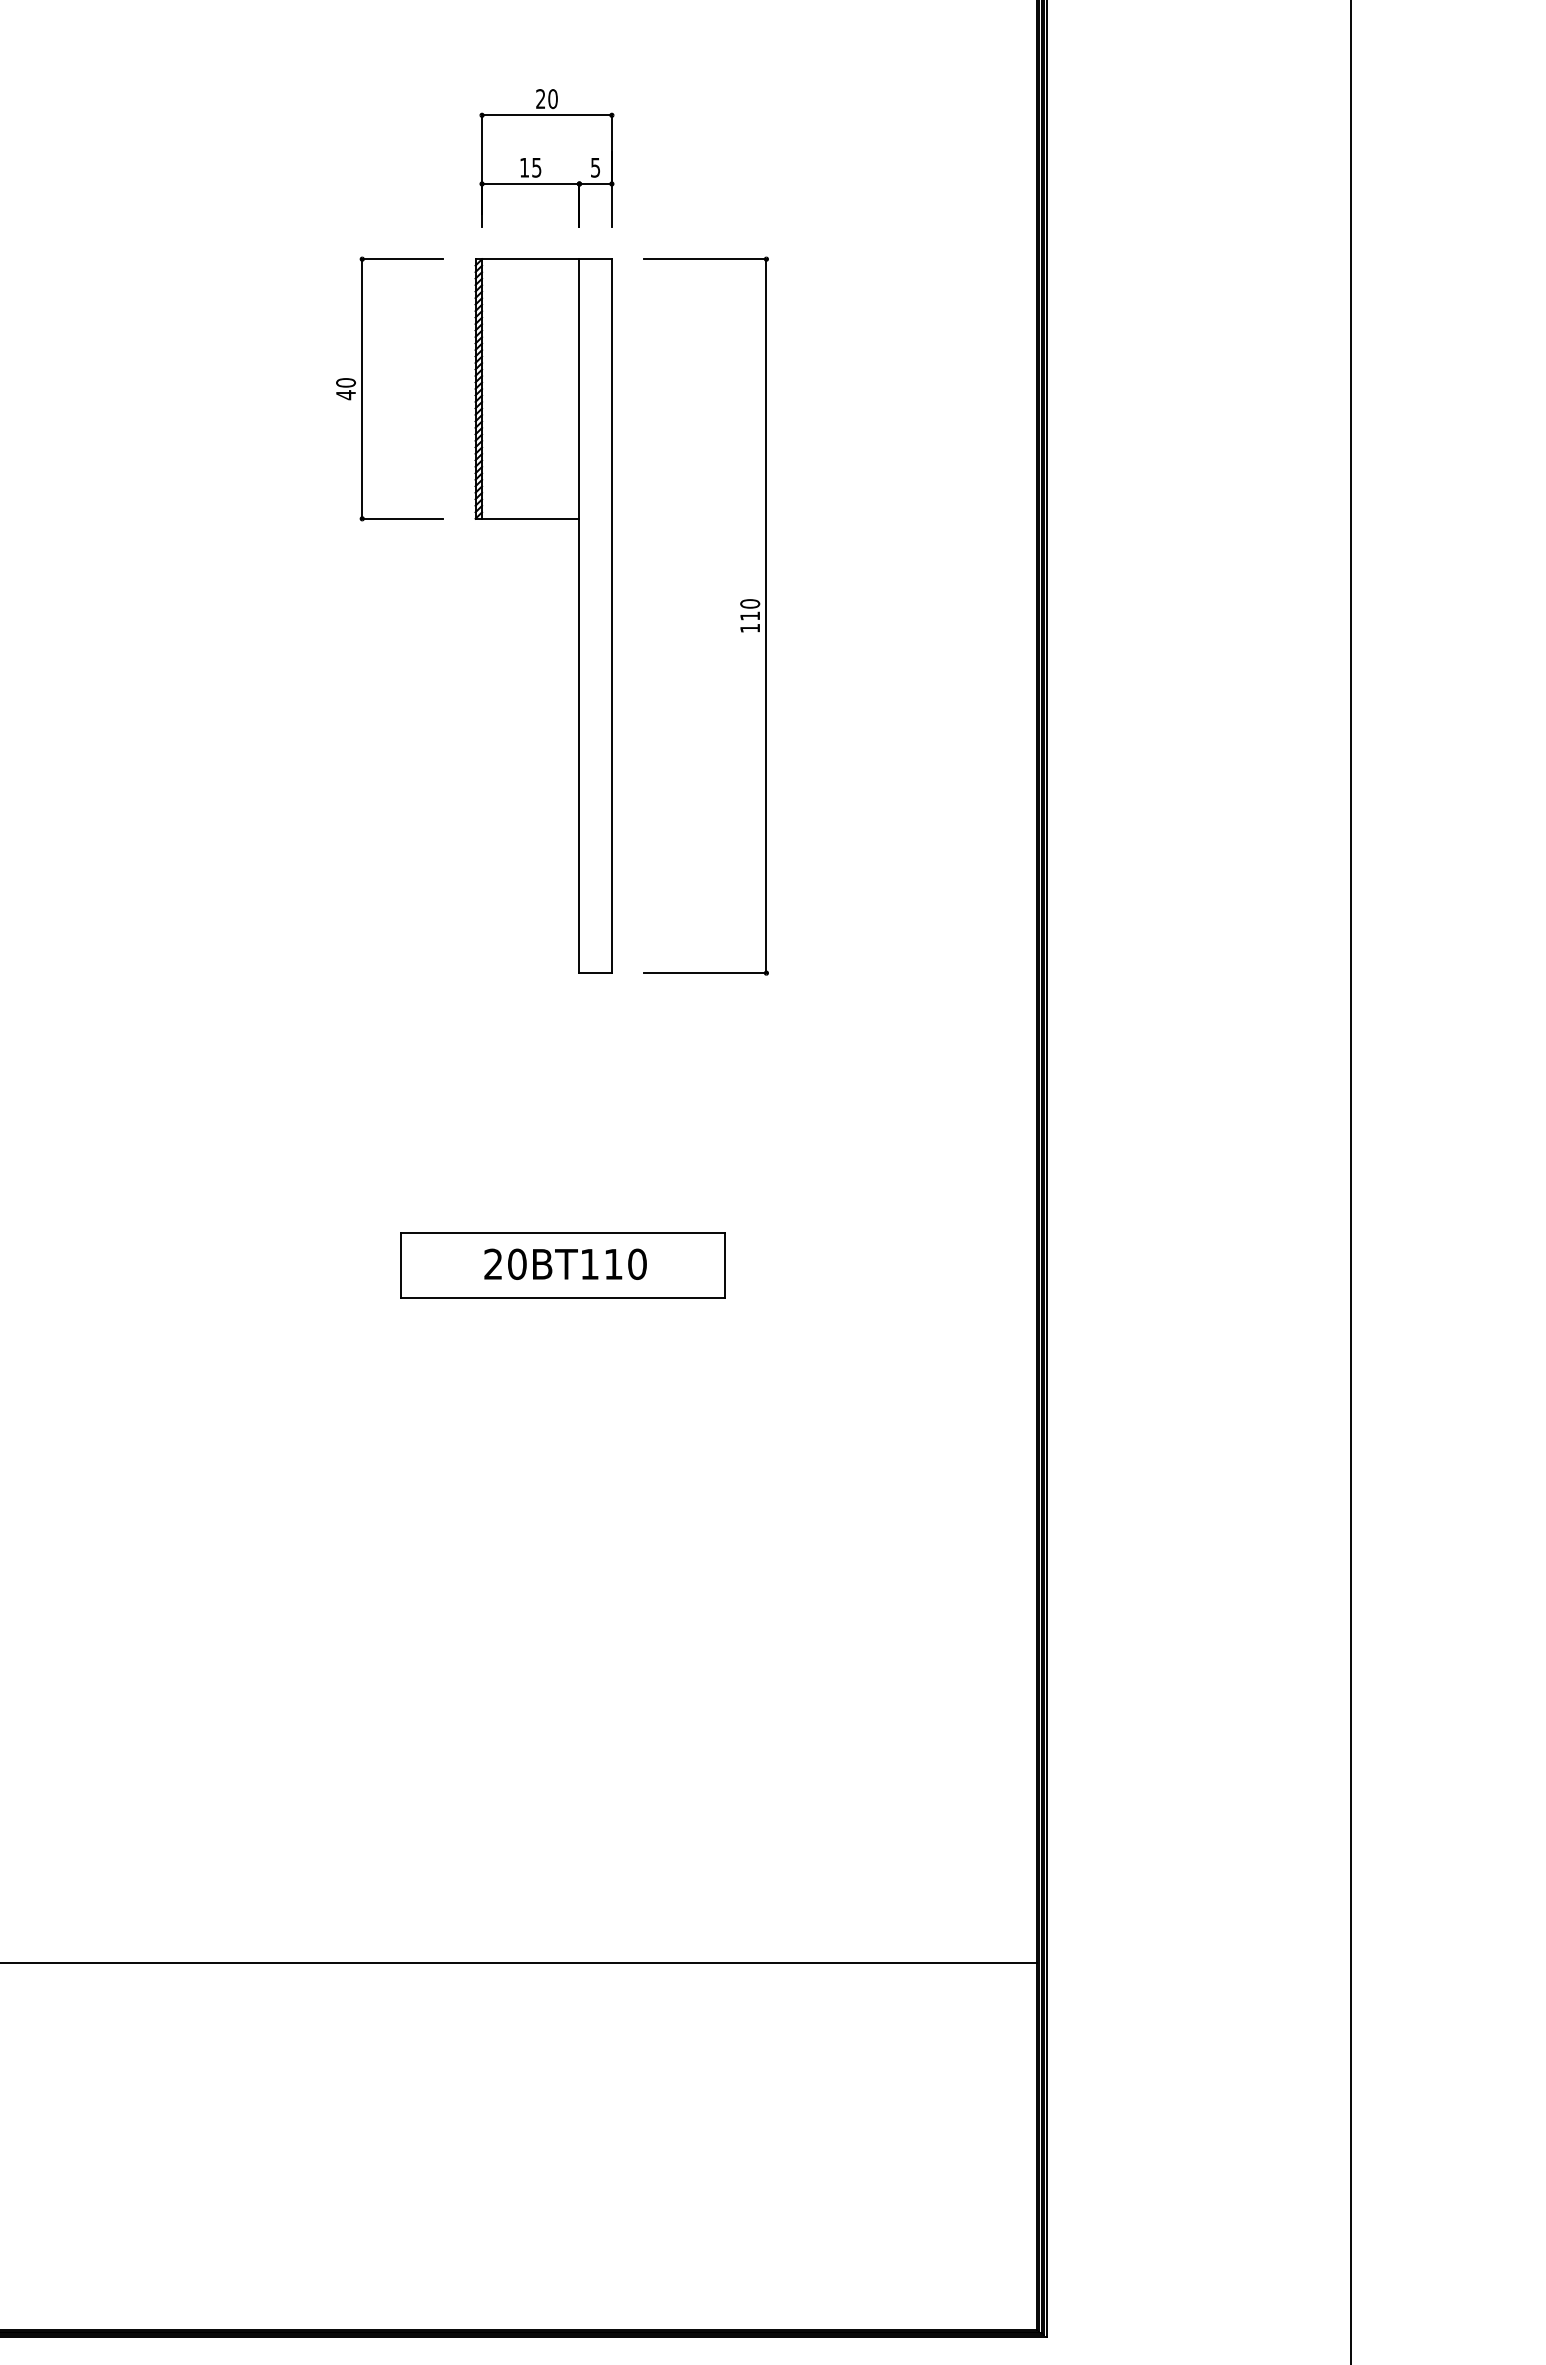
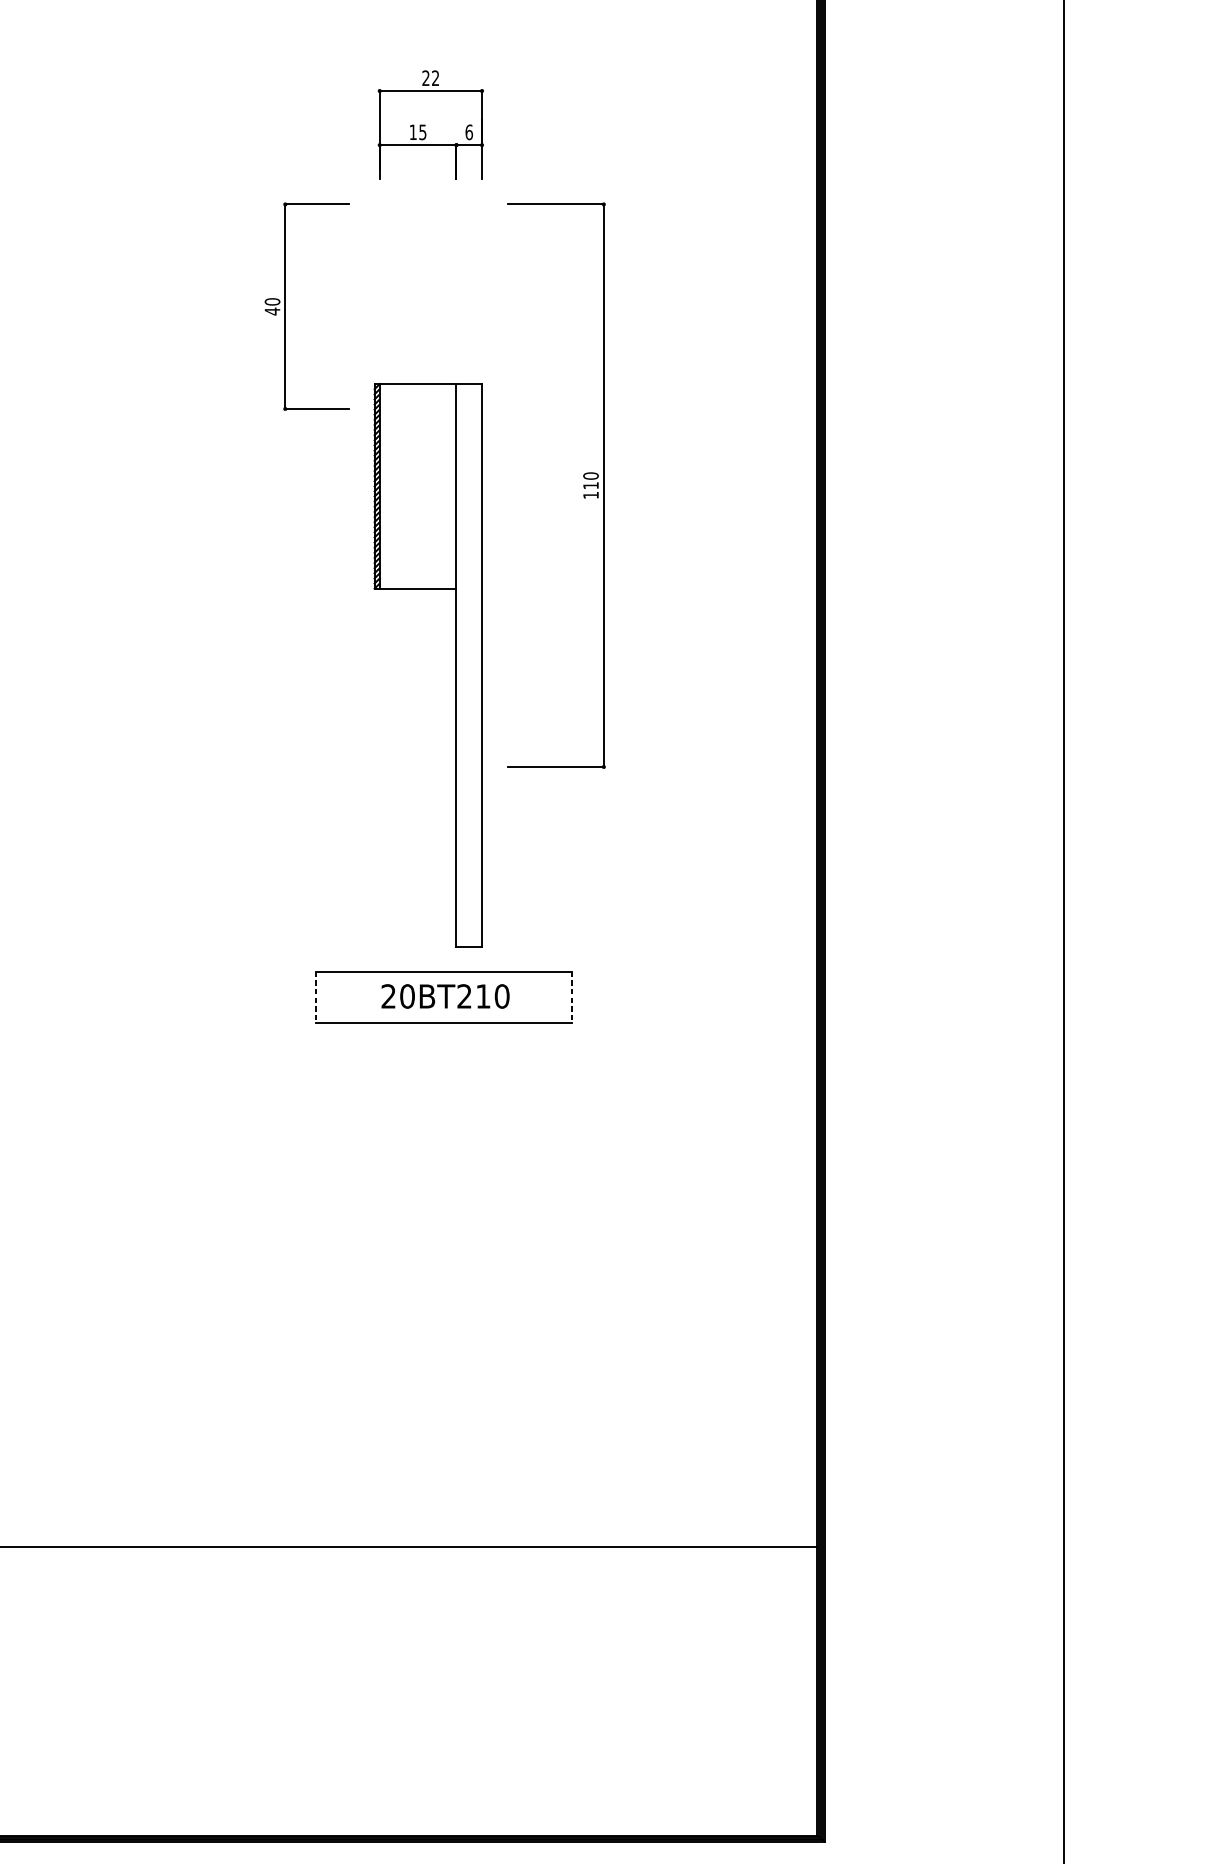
text: (552, 99) -> (435, 78), 20 -> 22
text: (595, 167) -> (469, 132), 5 -> 6
part: (578, 615) -> (455, 664), moved
text: (589, 1263) -> (464, 995), 20BT110 -> 20BT210
line: (400, 1265) -> (315, 997), solid -> dashed
line: (725, 1265) -> (571, 997), solid -> dashed

